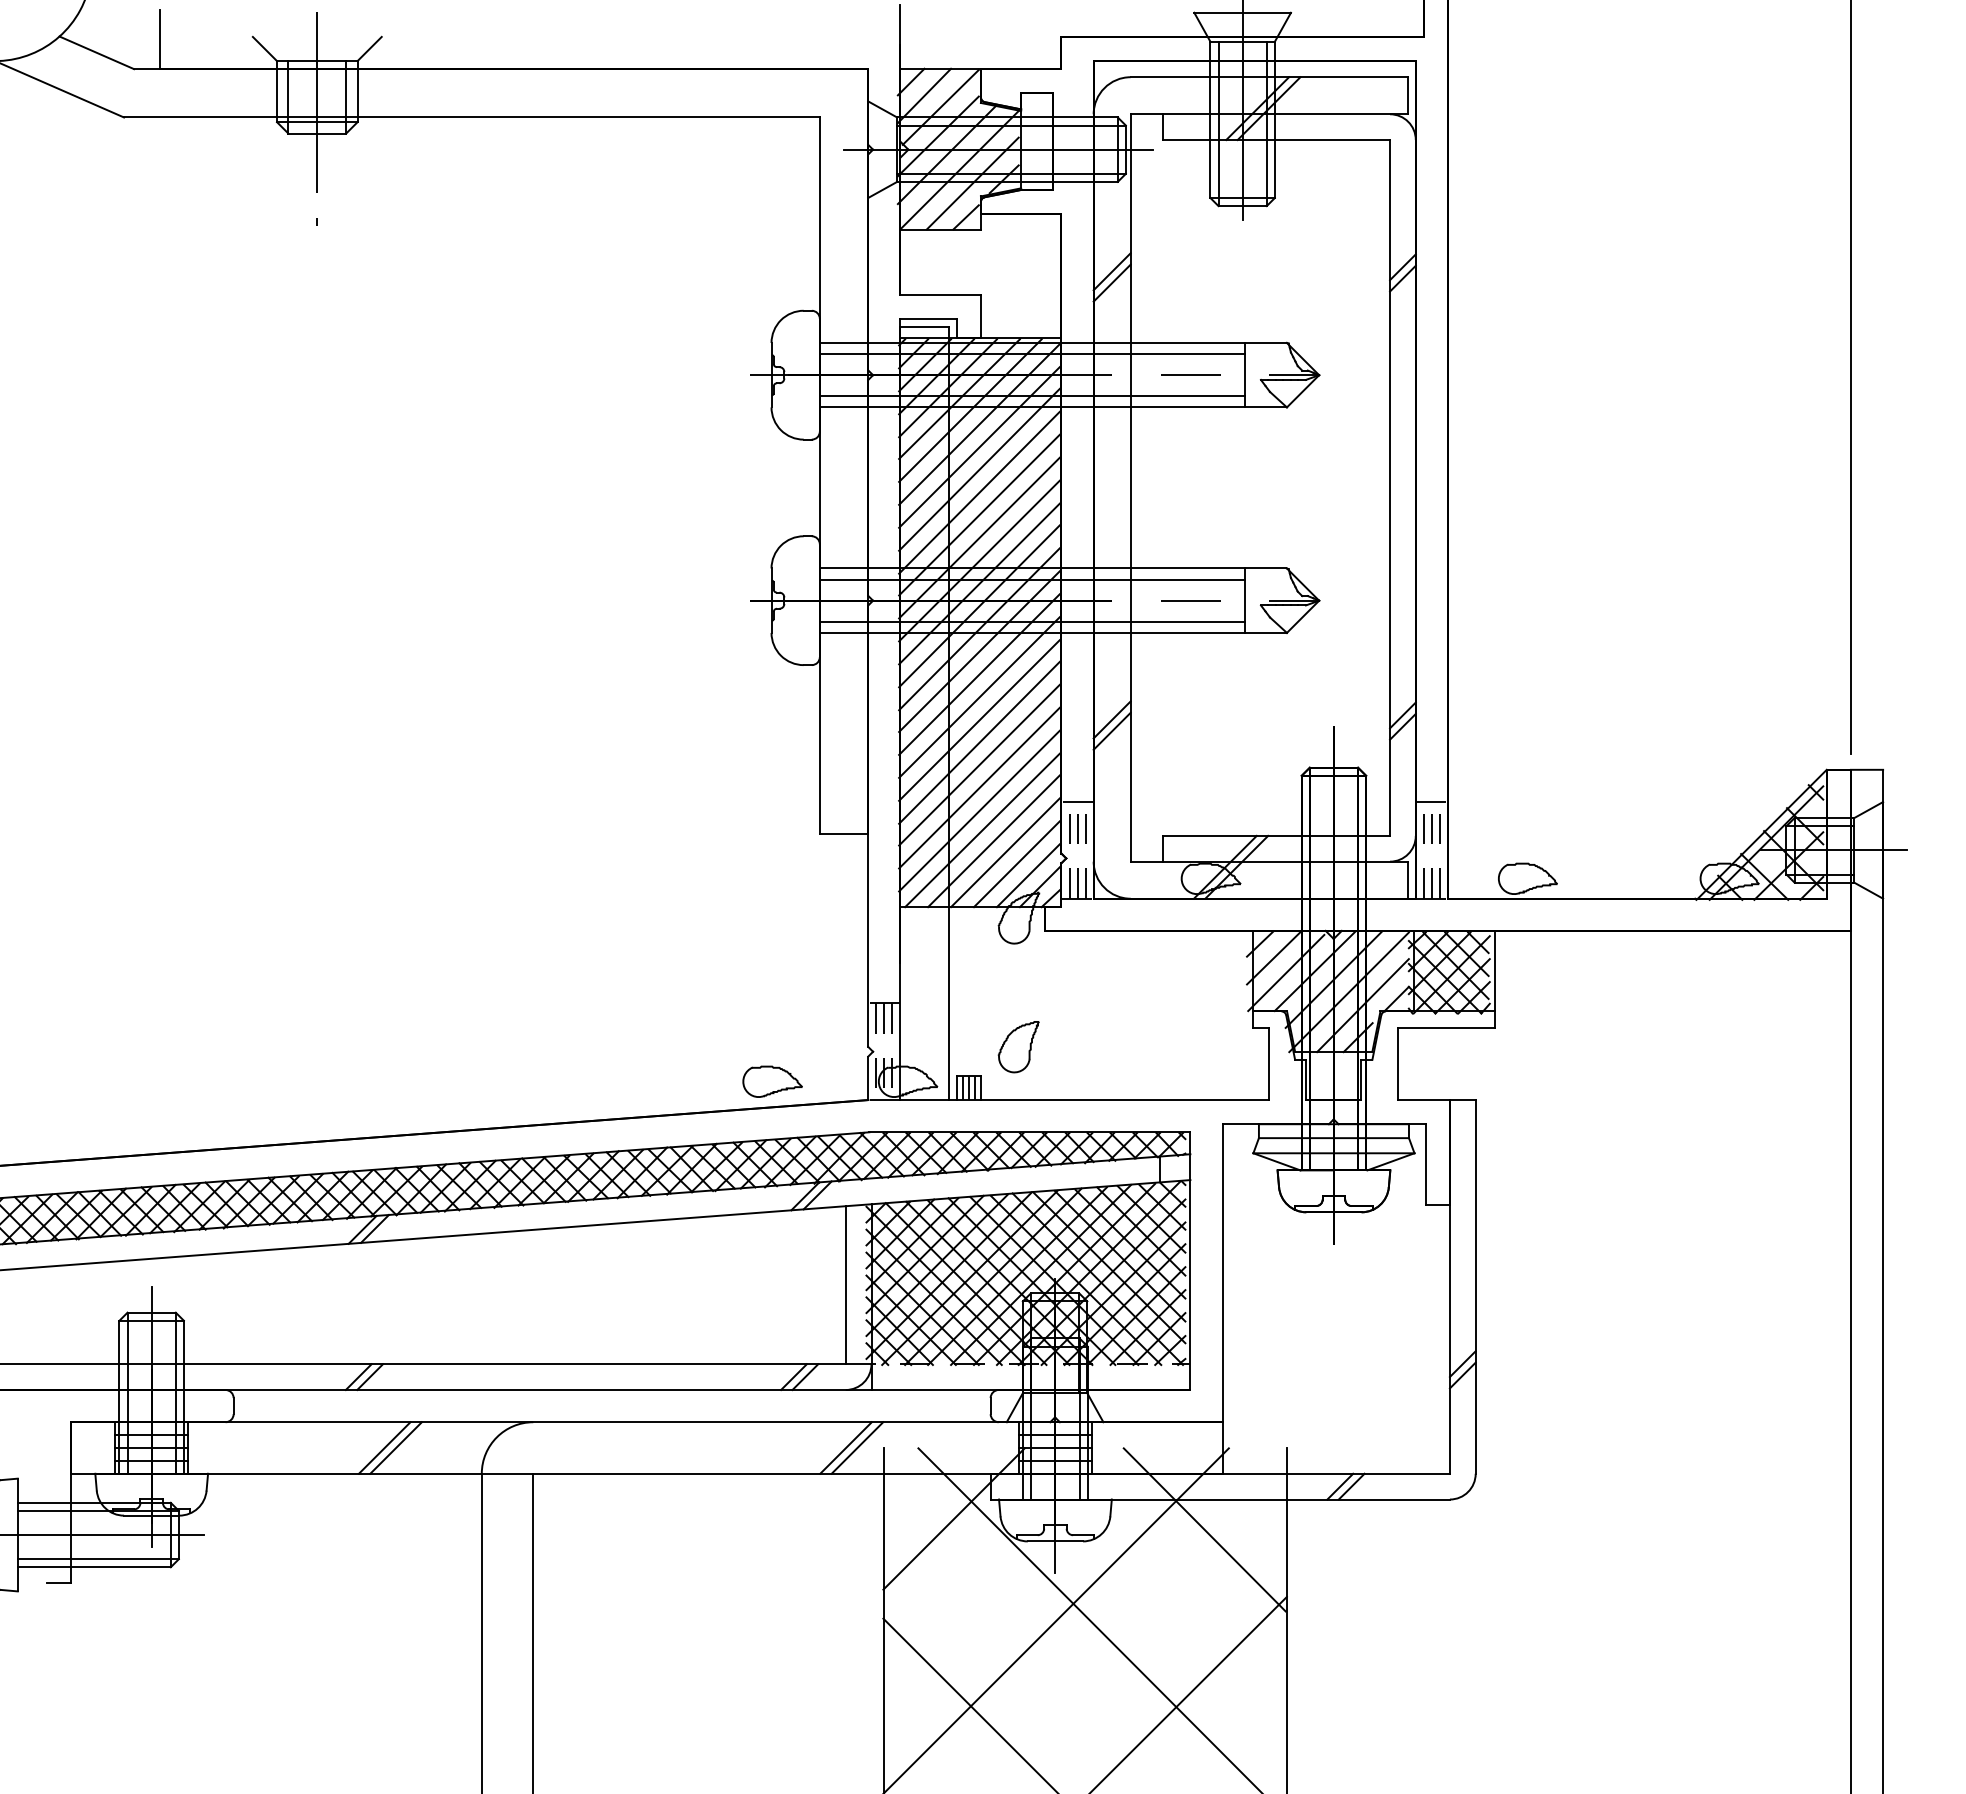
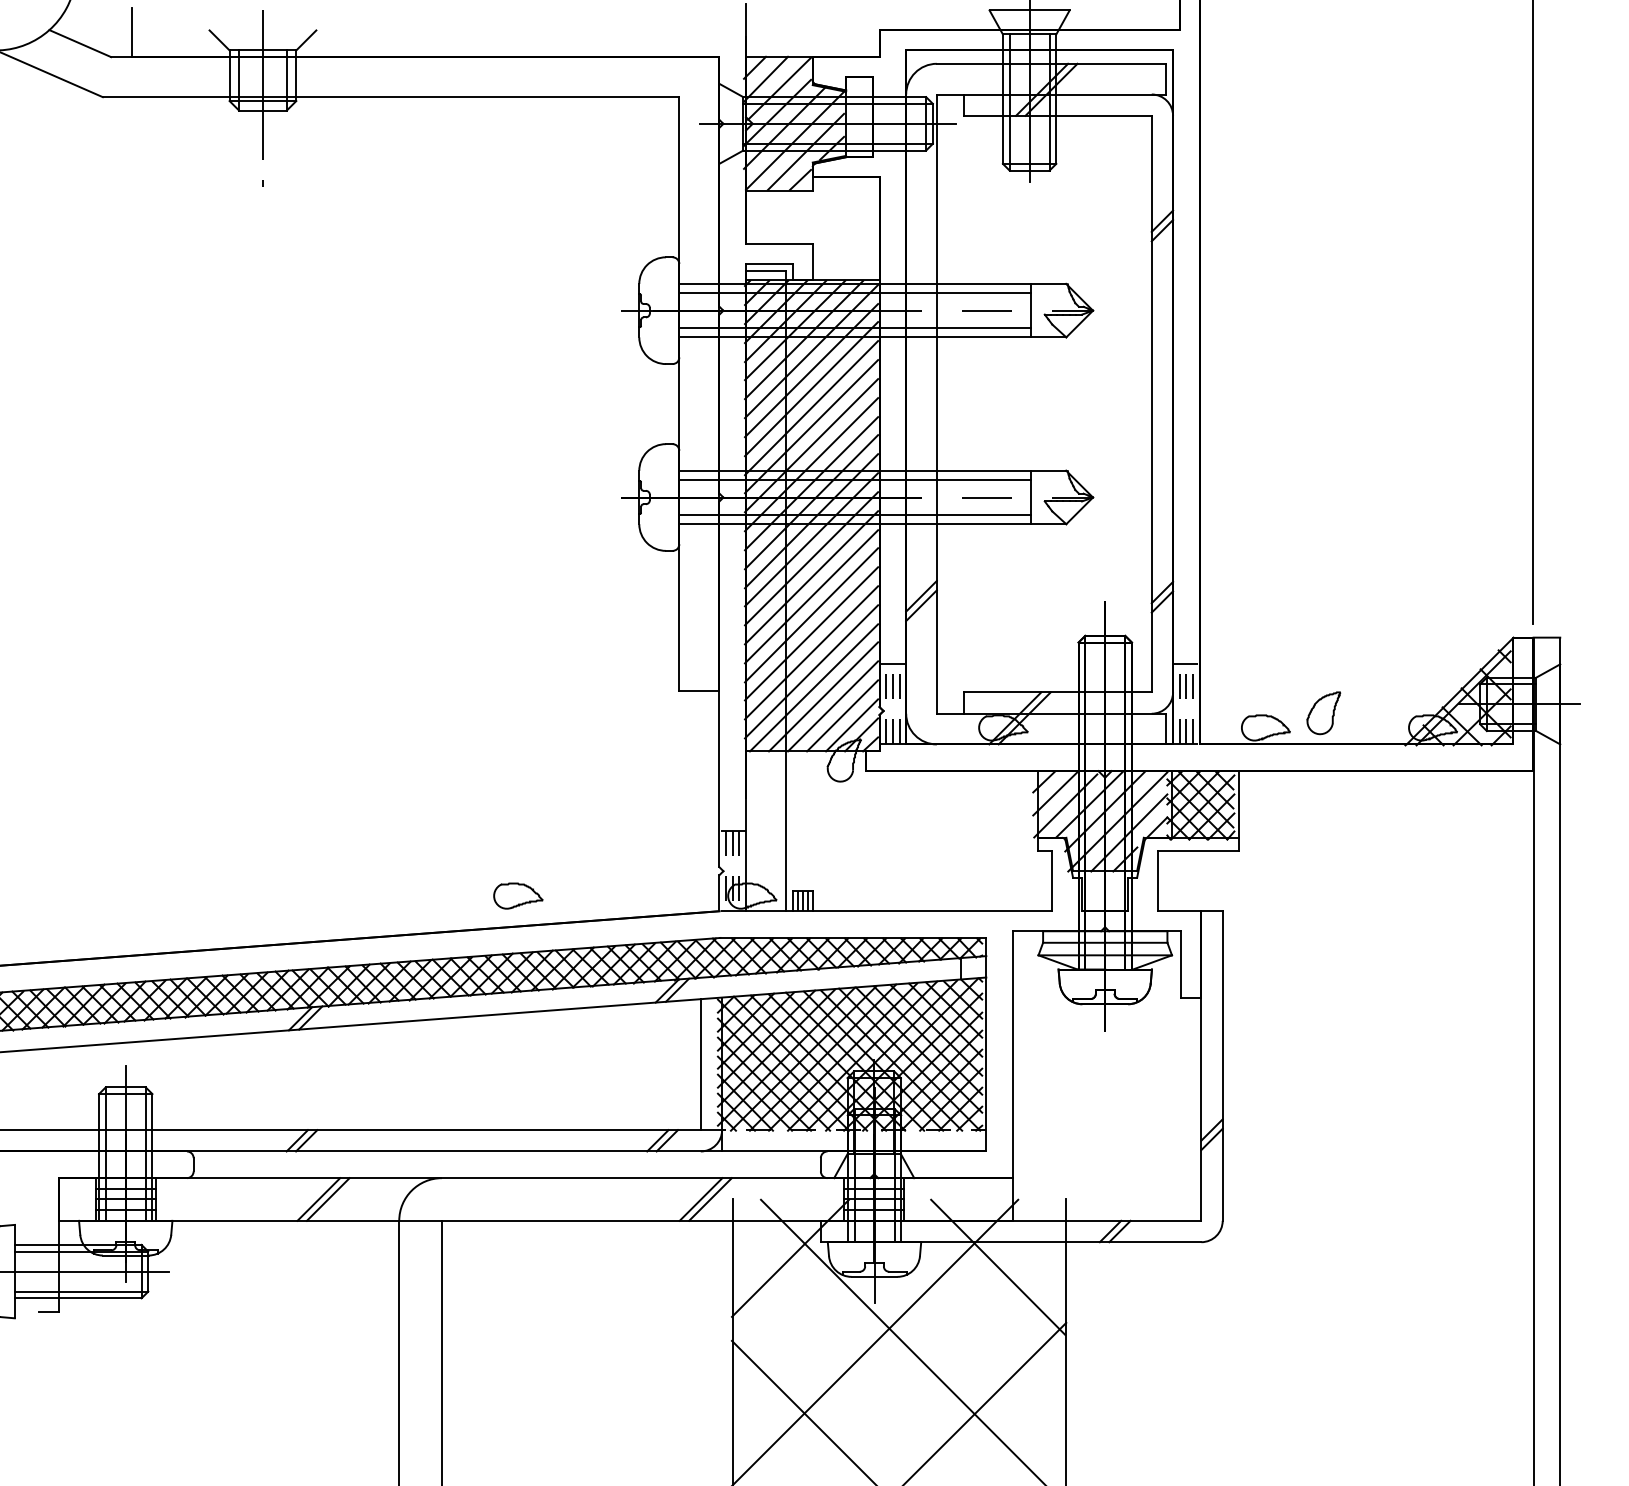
line: (1111, 271) -> (920, 224), removed
line: (1111, 282) -> (920, 233), removed
part: (1018, 1047) -> (1323, 713), moved
part: (772, 1081) -> (518, 895), moved

